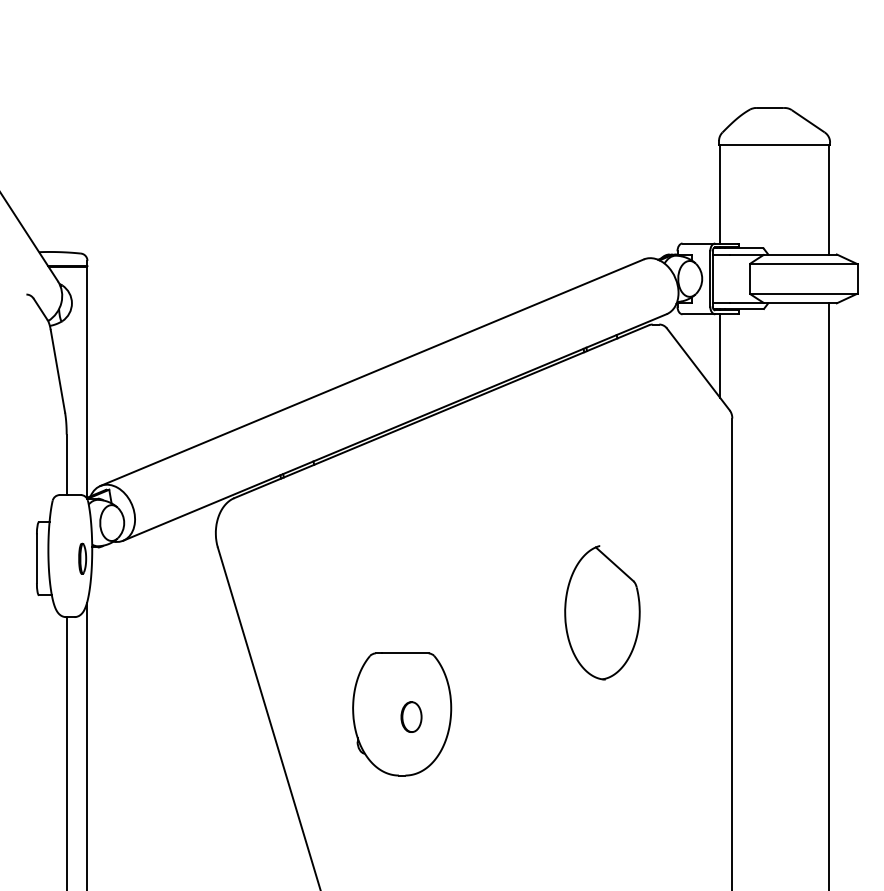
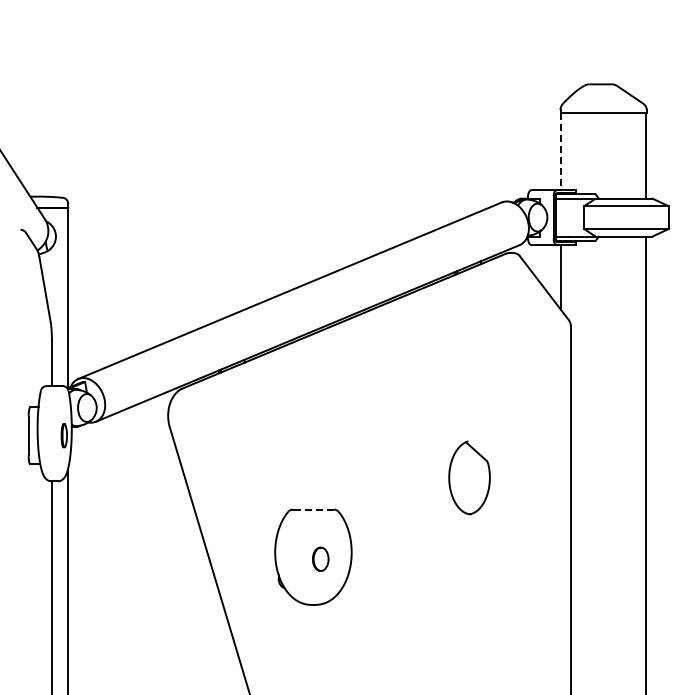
line: (720, 194) -> (561, 151), solid -> dashed
part: (602, 612) -> (469, 477), size x0.7
line: (404, 653) -> (315, 509), solid -> dashed

